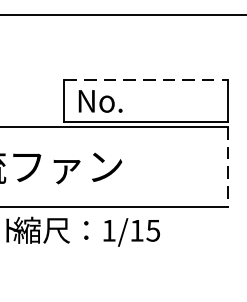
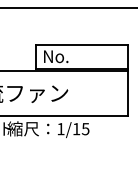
line: (145, 79) -> (81, 44), dashed -> solid
line: (228, 168) -> (127, 94), dashed -> solid

